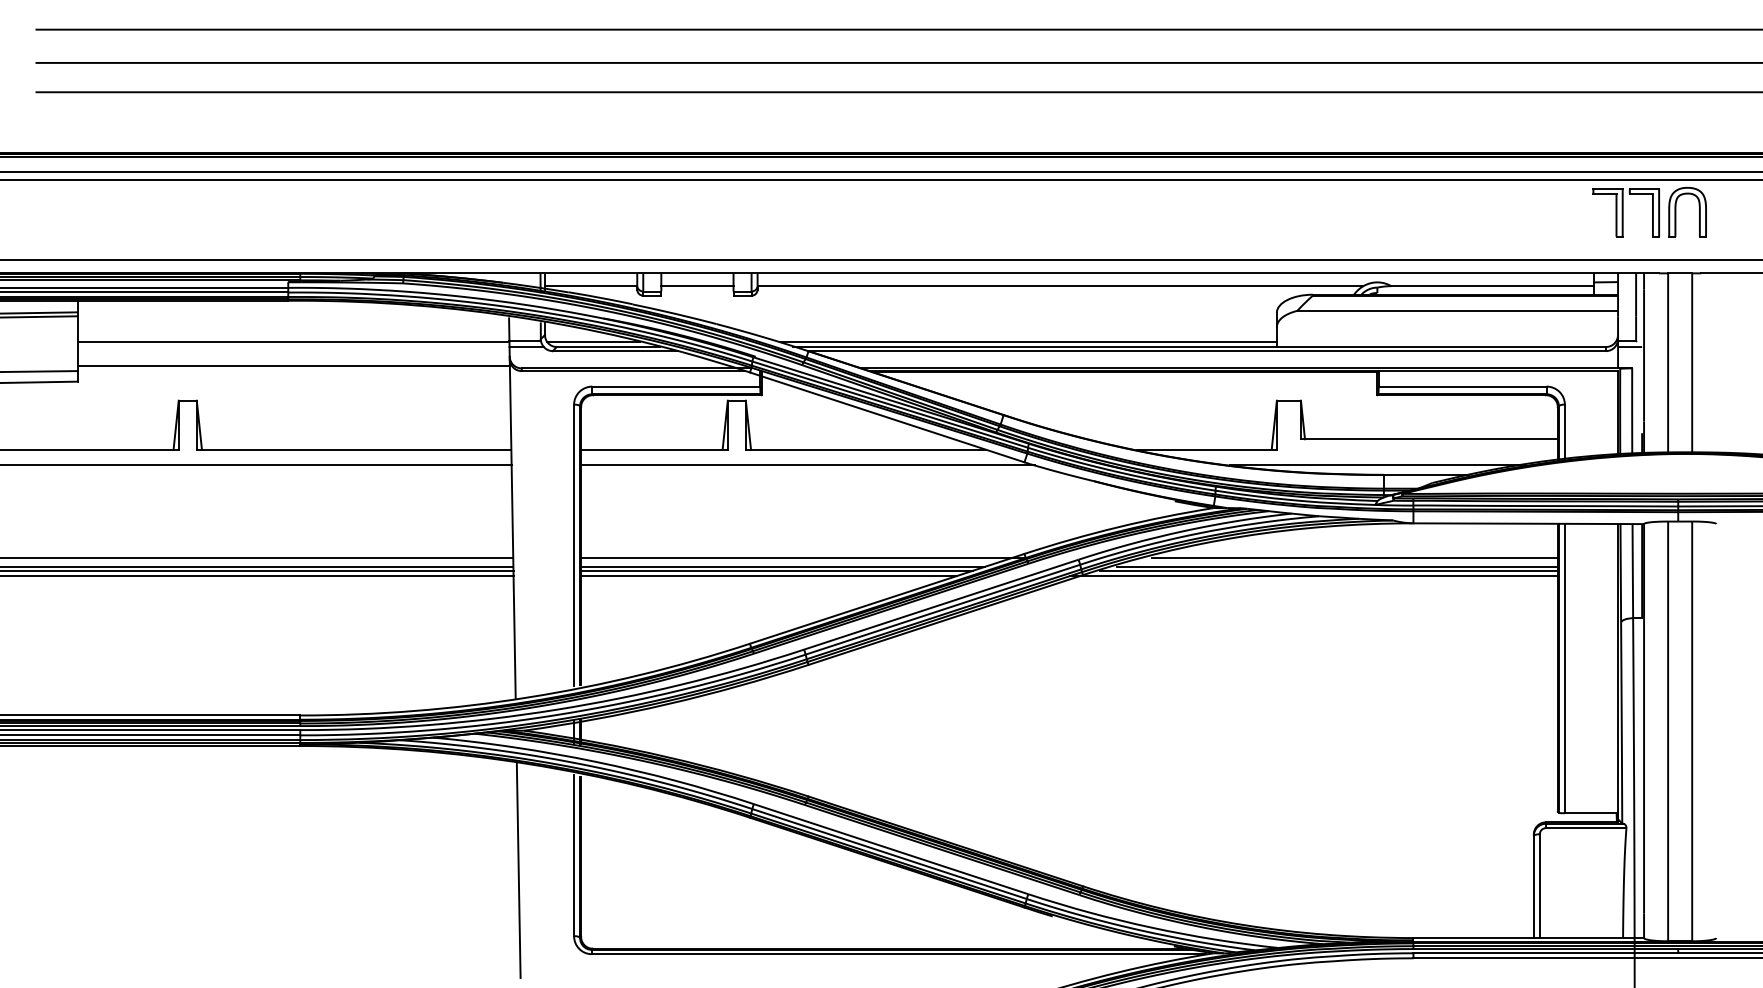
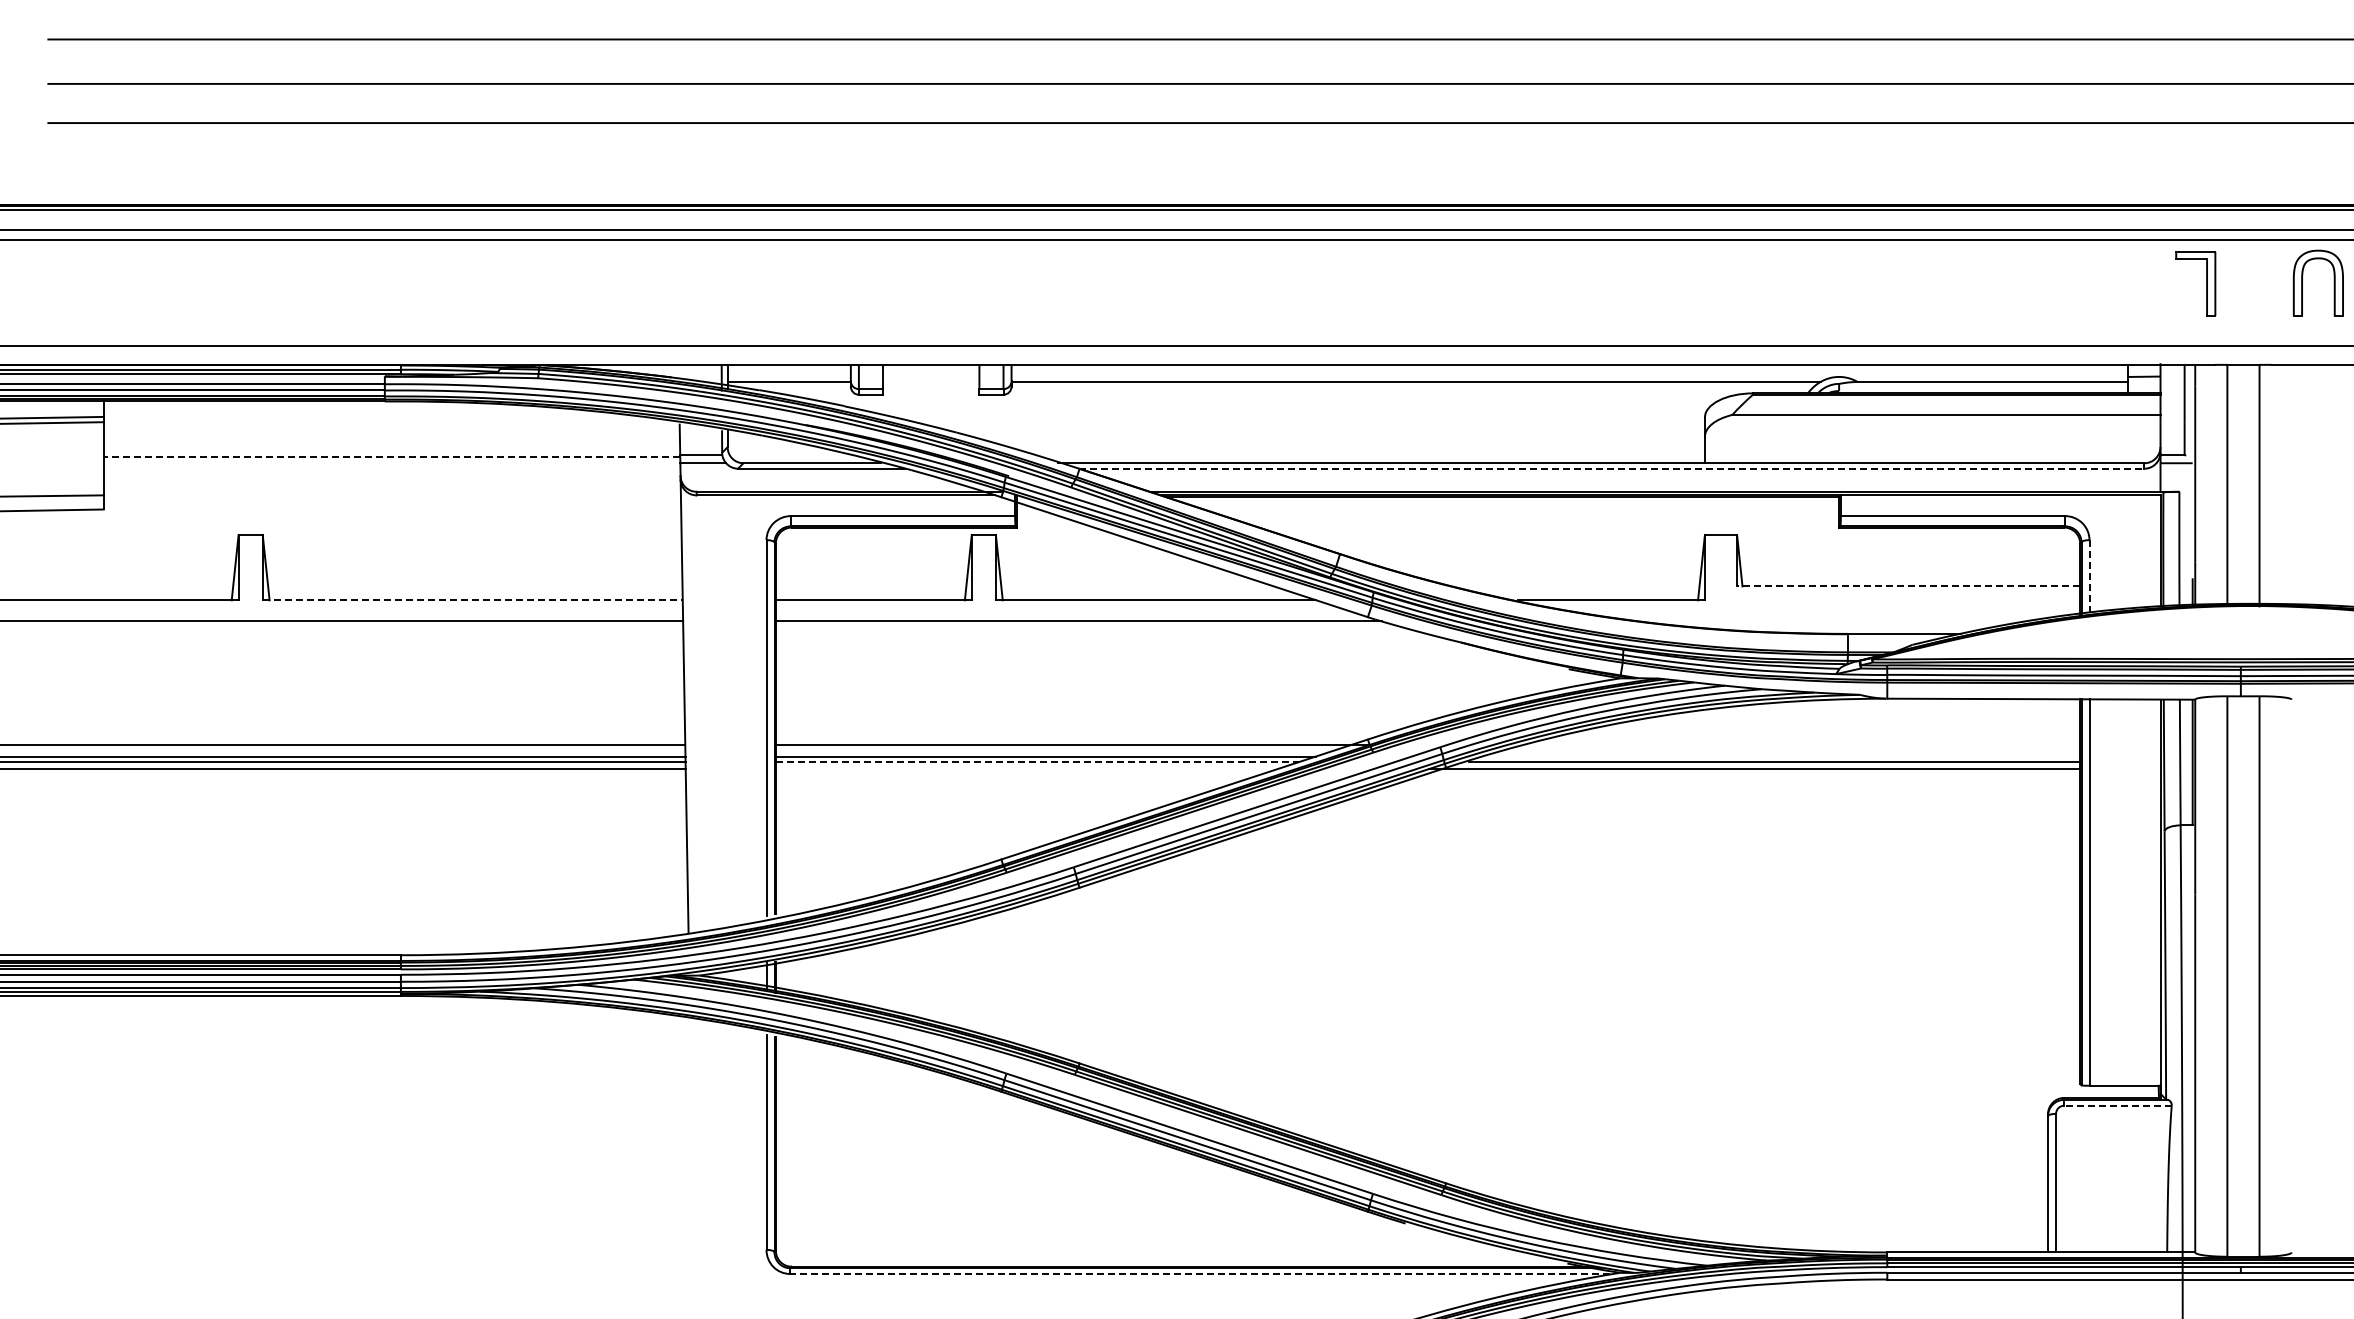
part: (1675, 211) -> (2302, 282), moved
part: (1615, 212) -> (2157, 283), removed
line: (697, 286) -> (931, 382), removed
line: (293, 341) -> (391, 456), solid -> dashed
line: (593, 341) -> (792, 456), removed
line: (1027, 341) -> (1372, 456), removed
line: (1206, 350) -> (1611, 468), solid -> dashed
line: (293, 365) -> (391, 488), removed
line: (1564, 432) -> (2089, 577), solid -> dashed
line: (1429, 439) -> (1908, 586), solid -> dashed
line: (354, 449) -> (473, 600), solid -> dashed
line: (1377, 465) -> (1839, 621), removed
line: (1355, 558) -> (1809, 745), removed
line: (1337, 566) -> (1785, 756), removed
line: (777, 571) -> (1037, 762), solid -> dashed
line: (768, 576) -> (1026, 769), removed
line: (1585, 828) -> (2117, 1105), solid -> dashed
line: (518, 869) -> (692, 1161), removed
line: (898, 953) -> (1199, 1273), solid -> dashed

